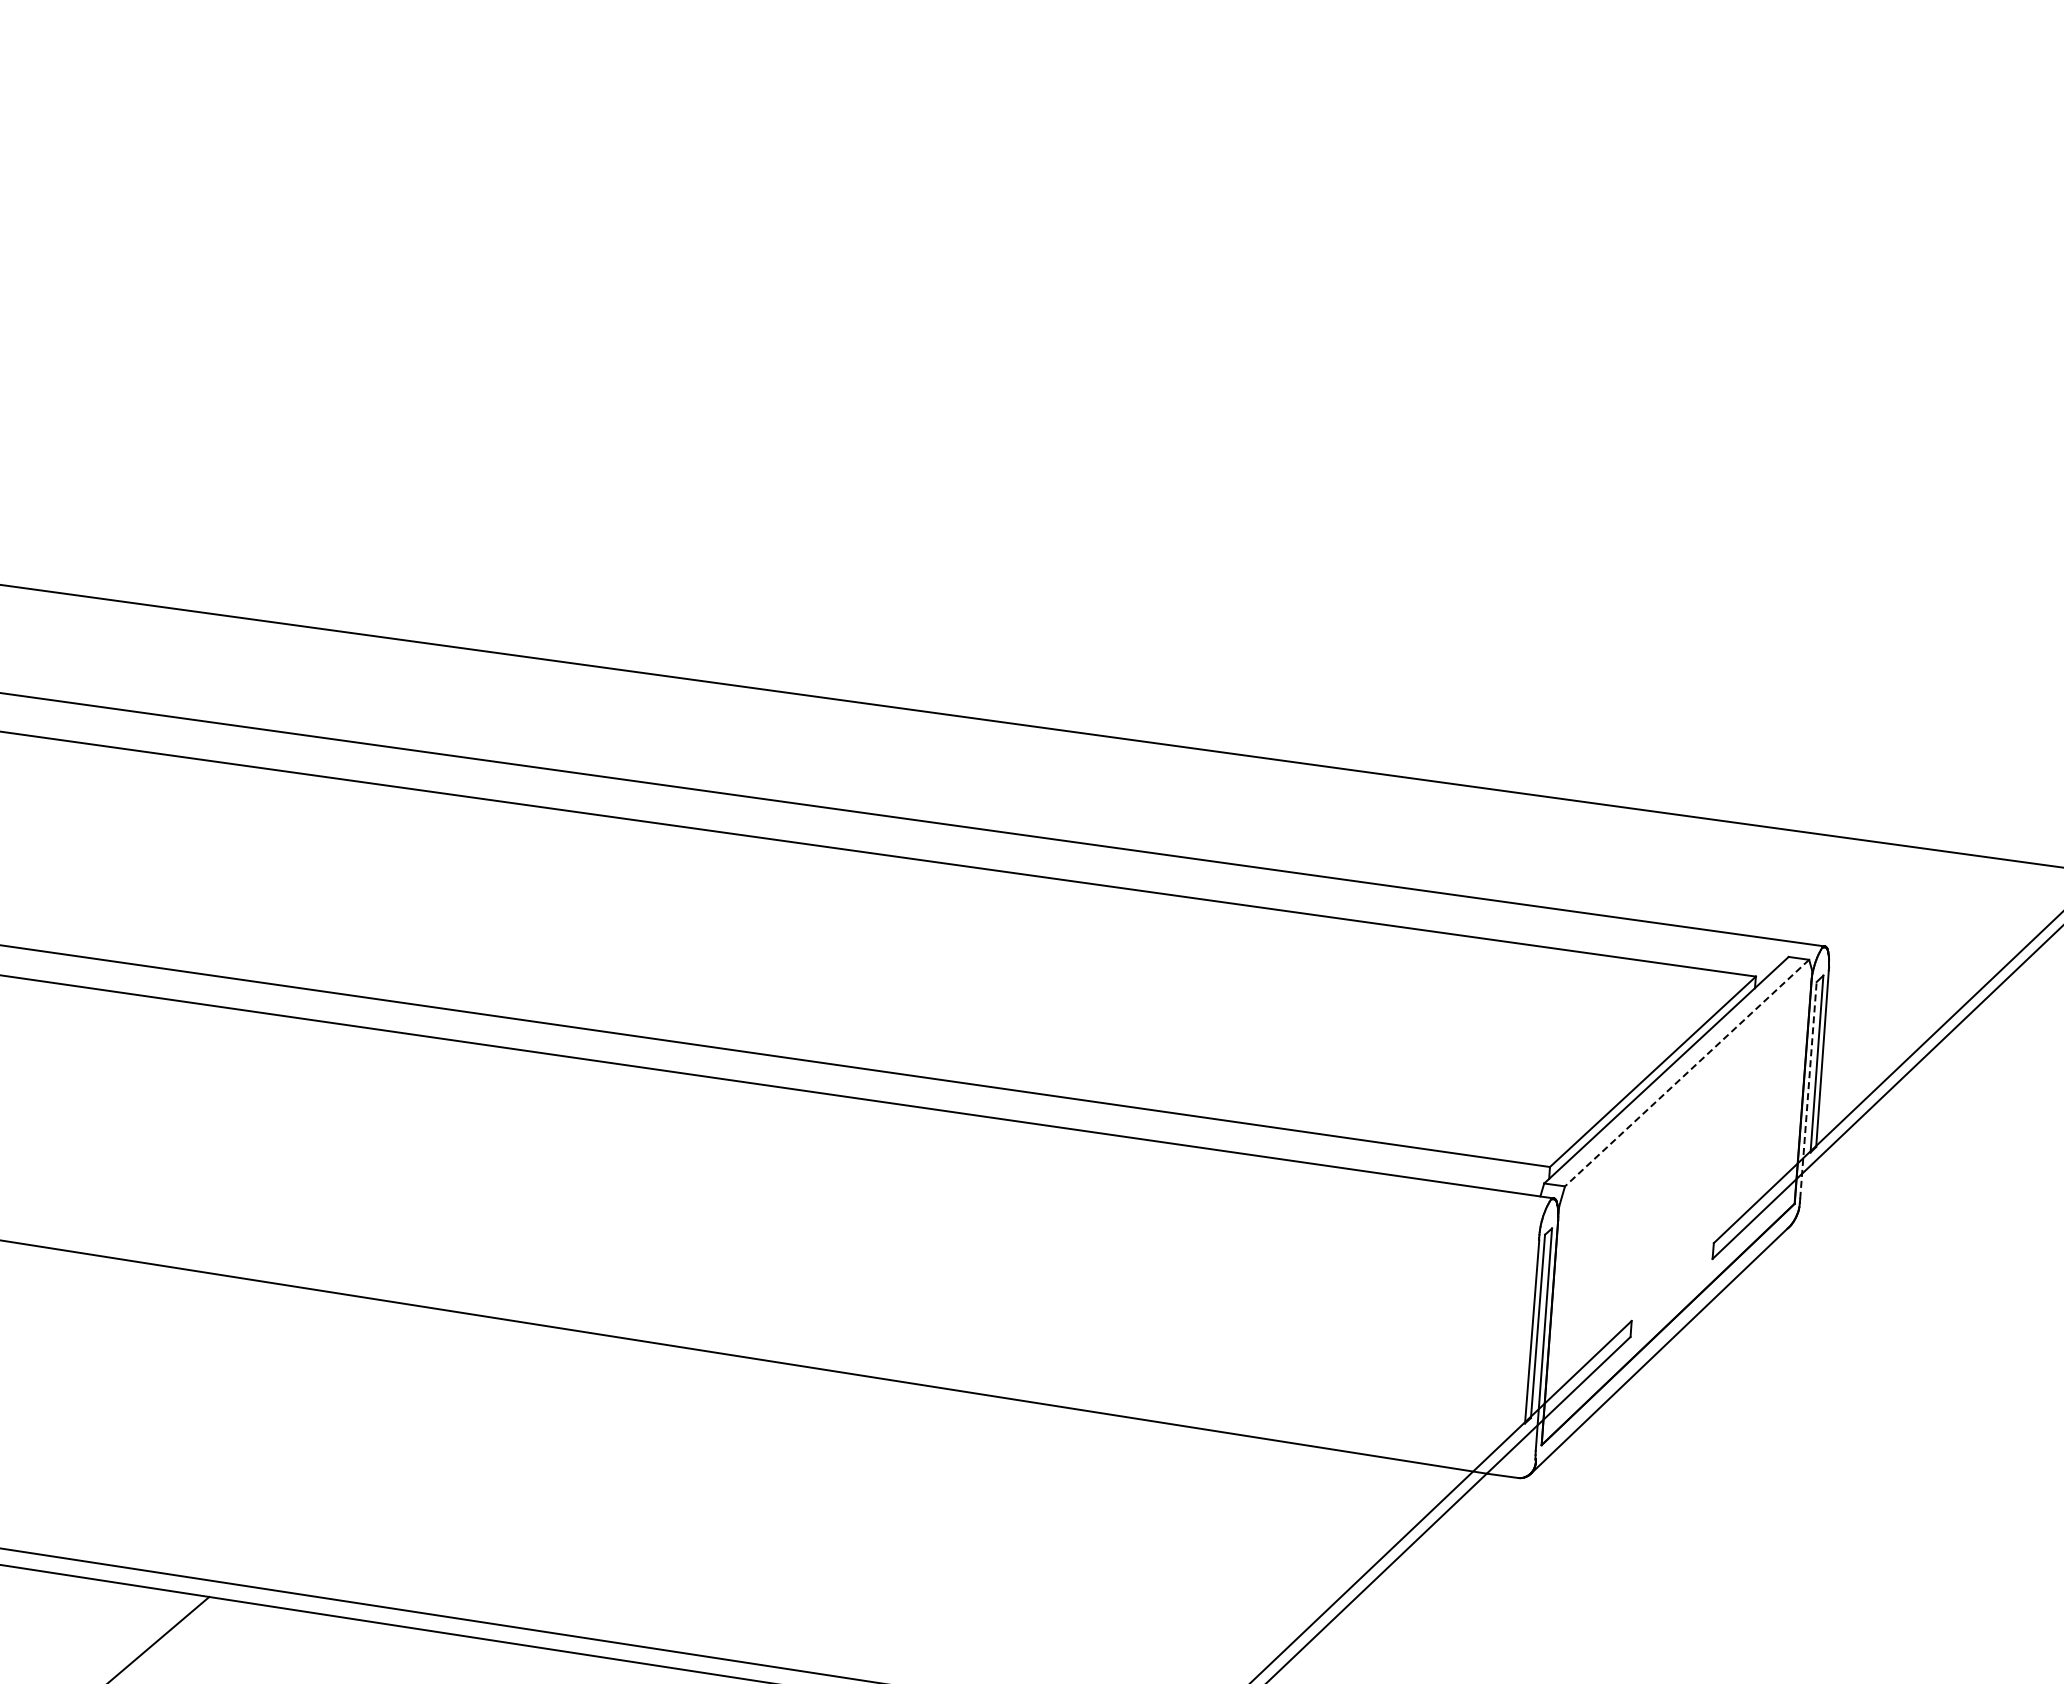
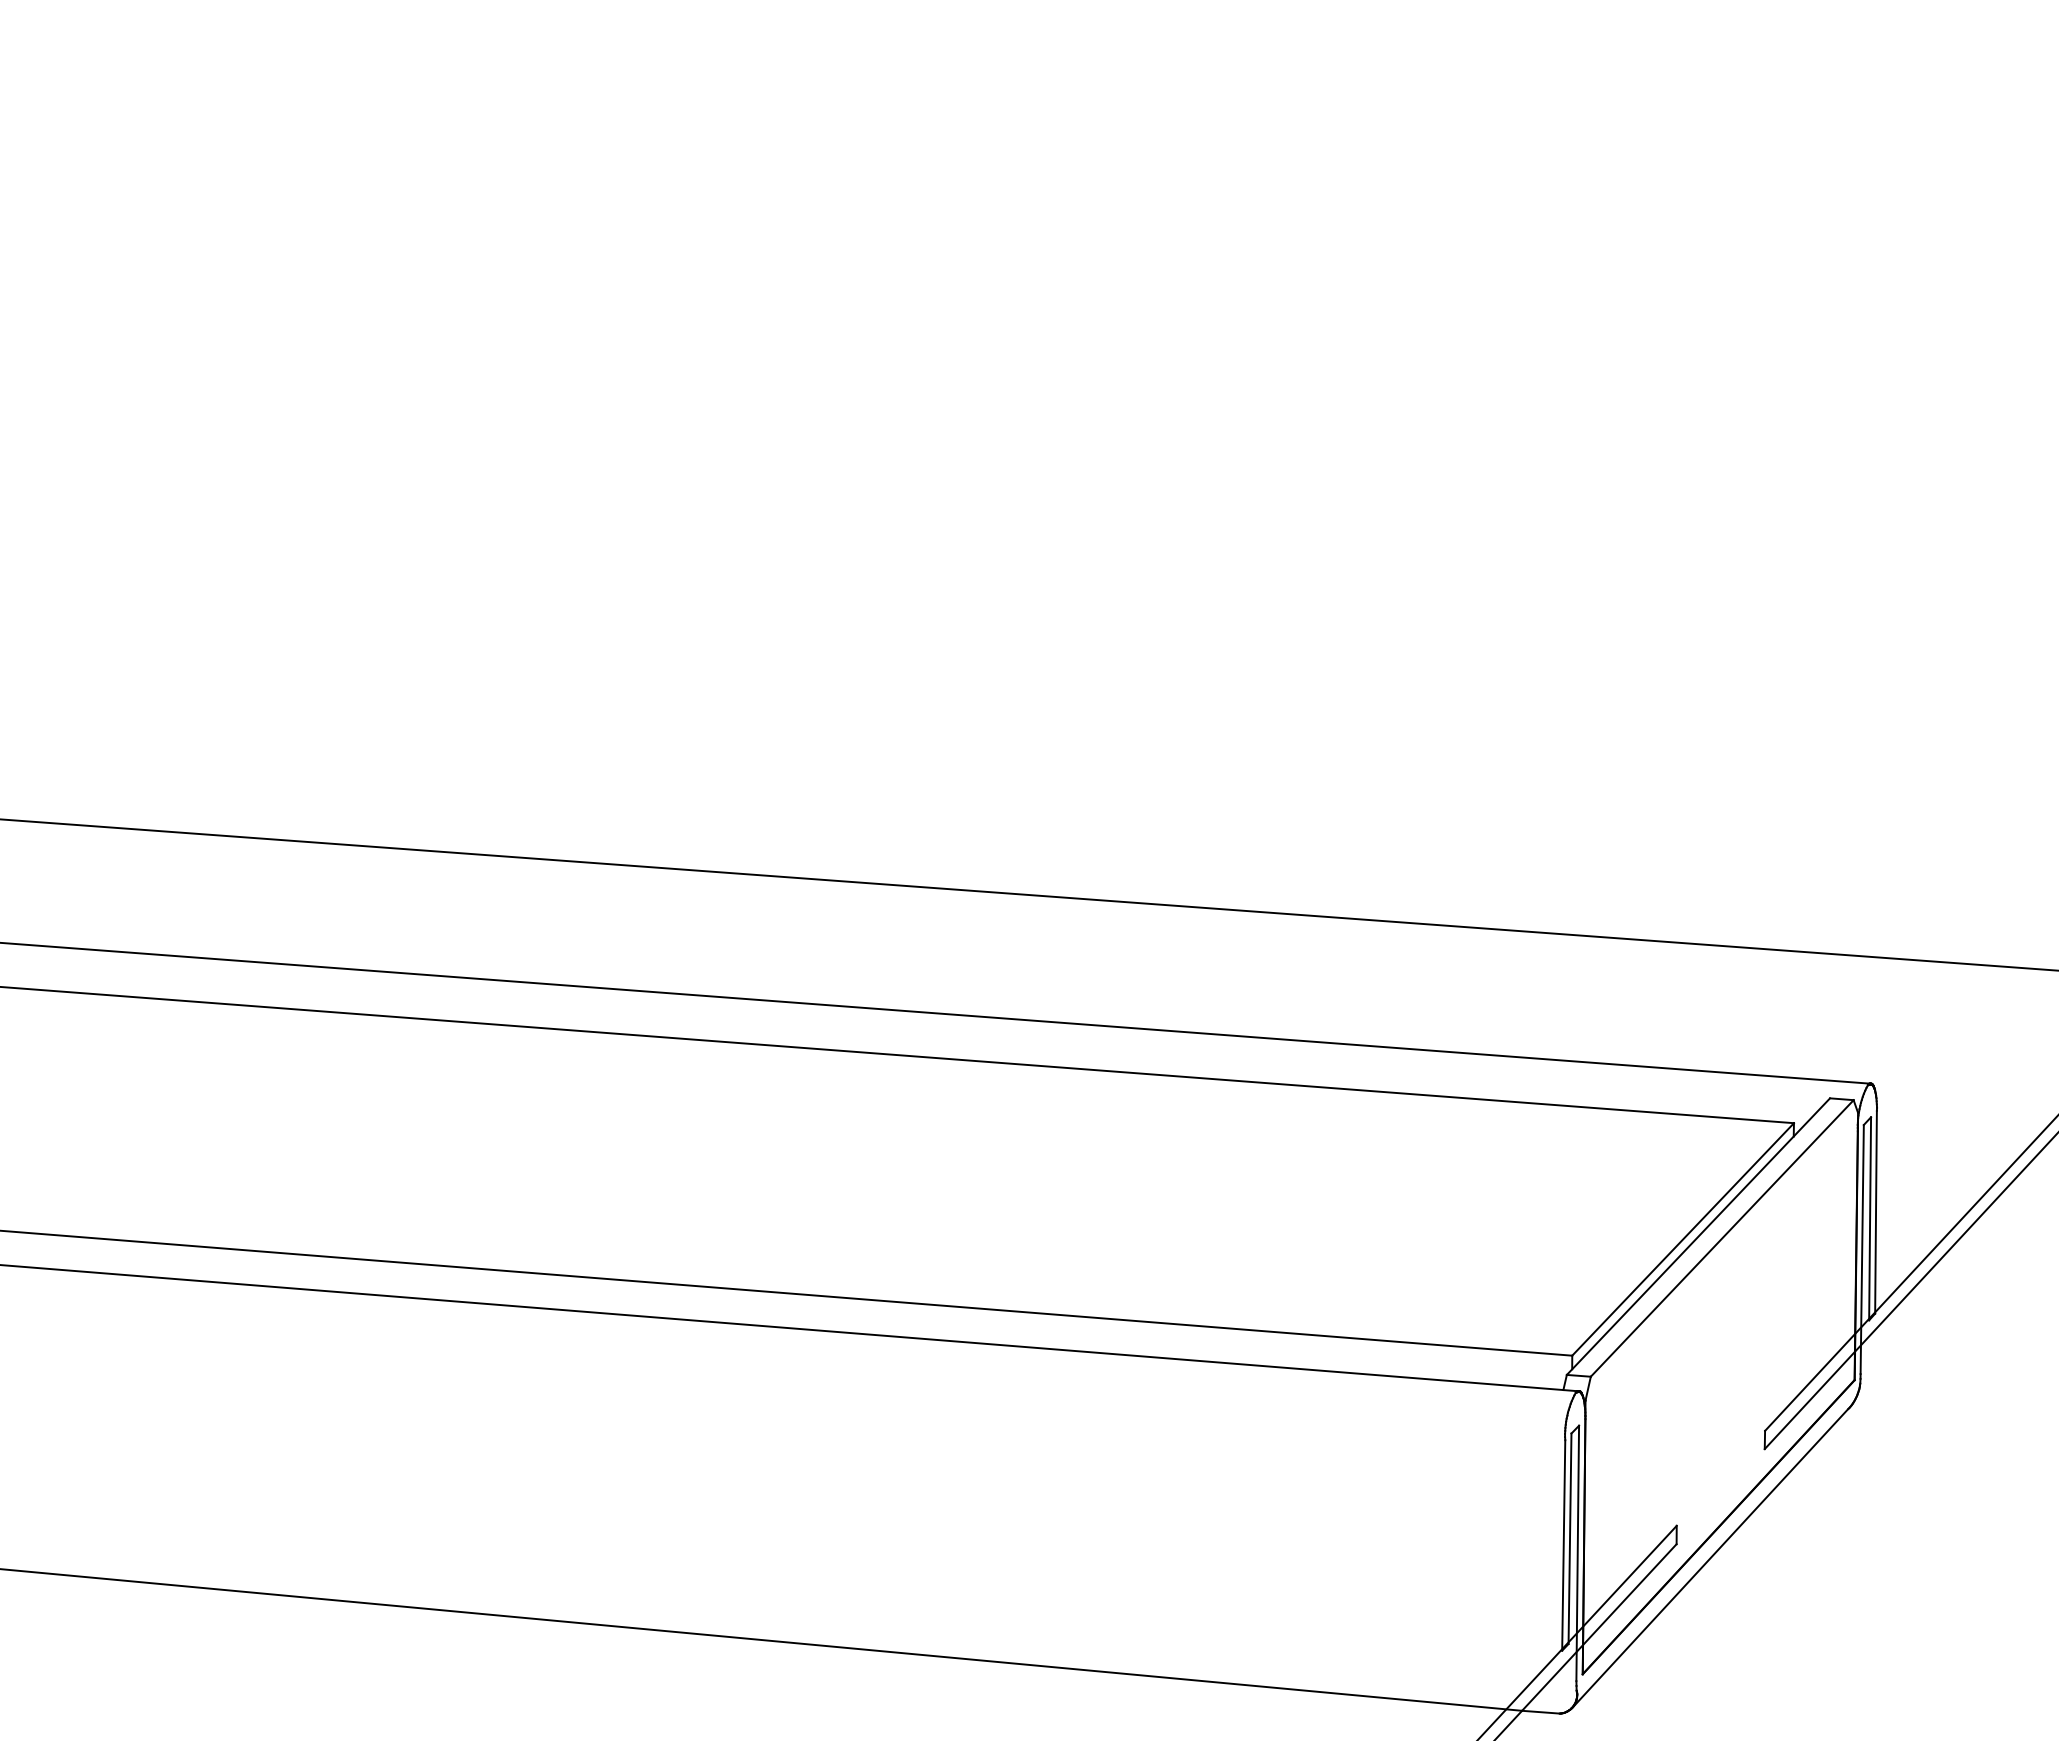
line: (1687, 1073) -> (1722, 1238), dashed -> solid
line: (1808, 1090) -> (1862, 1249), dashed -> solid

